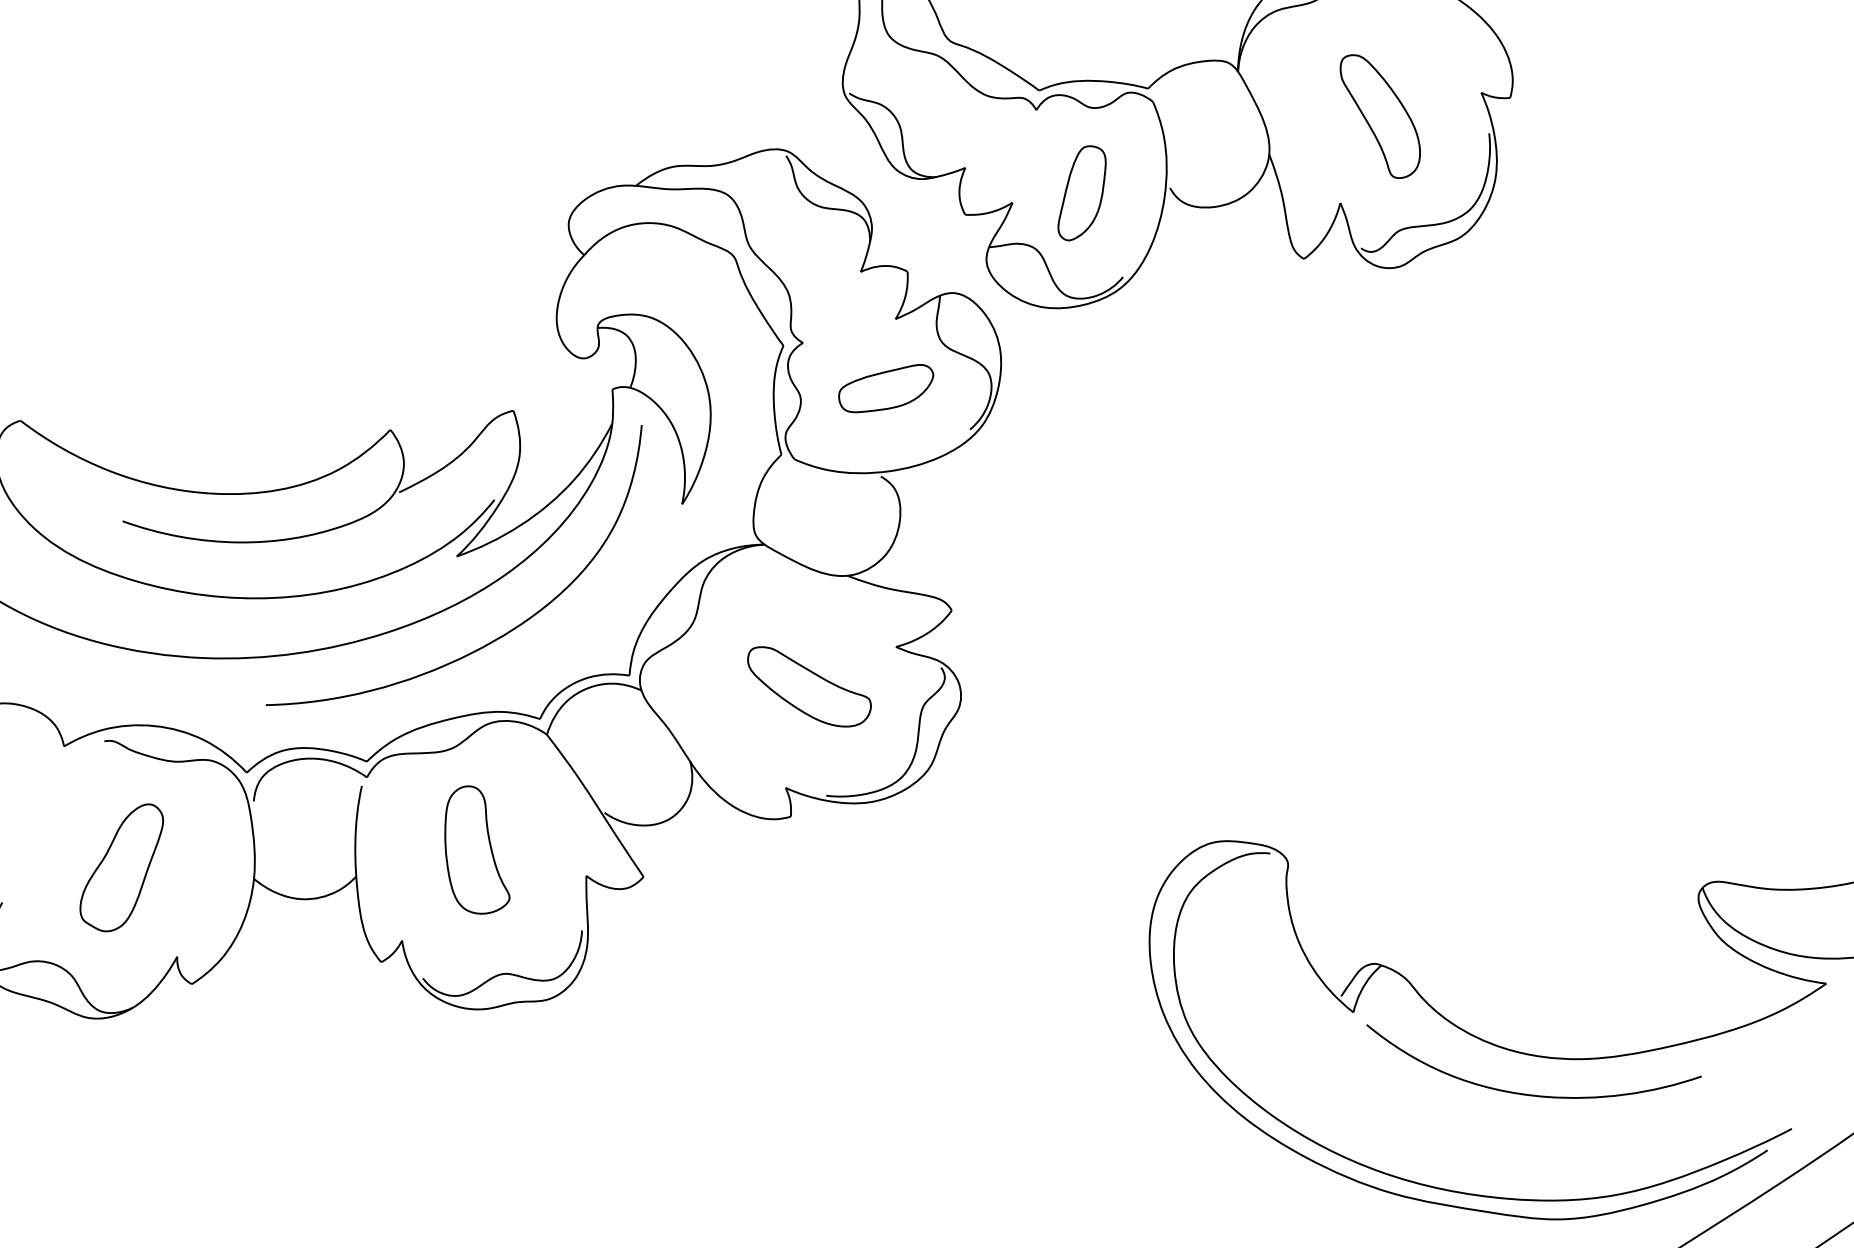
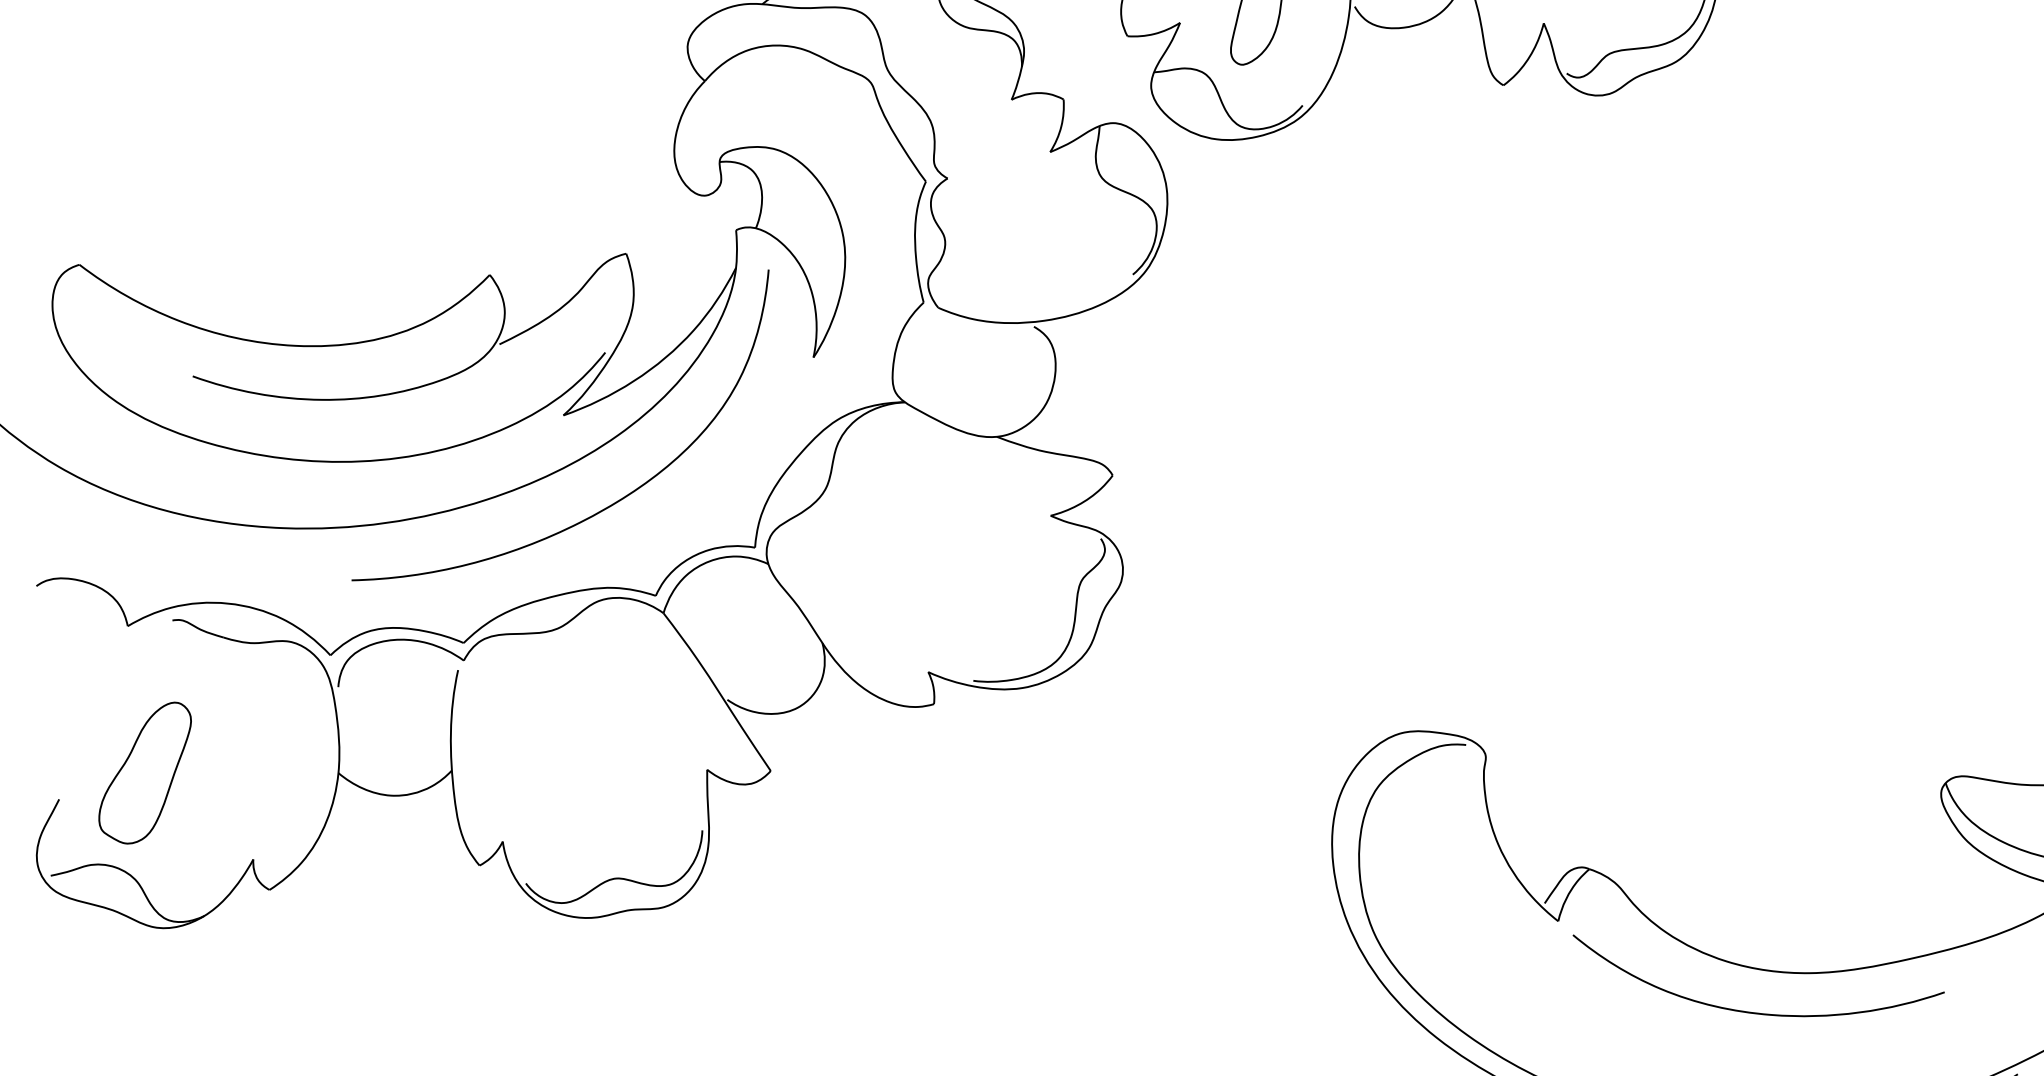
part: (886, 388) -> (1040, 229), removed
part: (809, 686) -> (954, 559), removed
part: (477, 849) -> (586, 740), removed
part: (121, 867) -> (144, 772), moved

